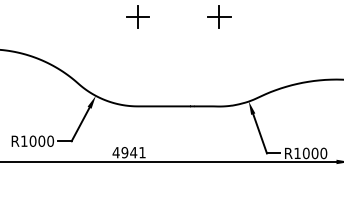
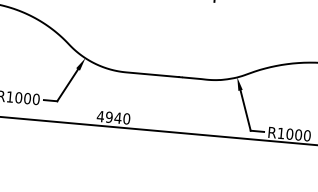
text: (142, 152) -> (126, 118), 4941 -> 4940

